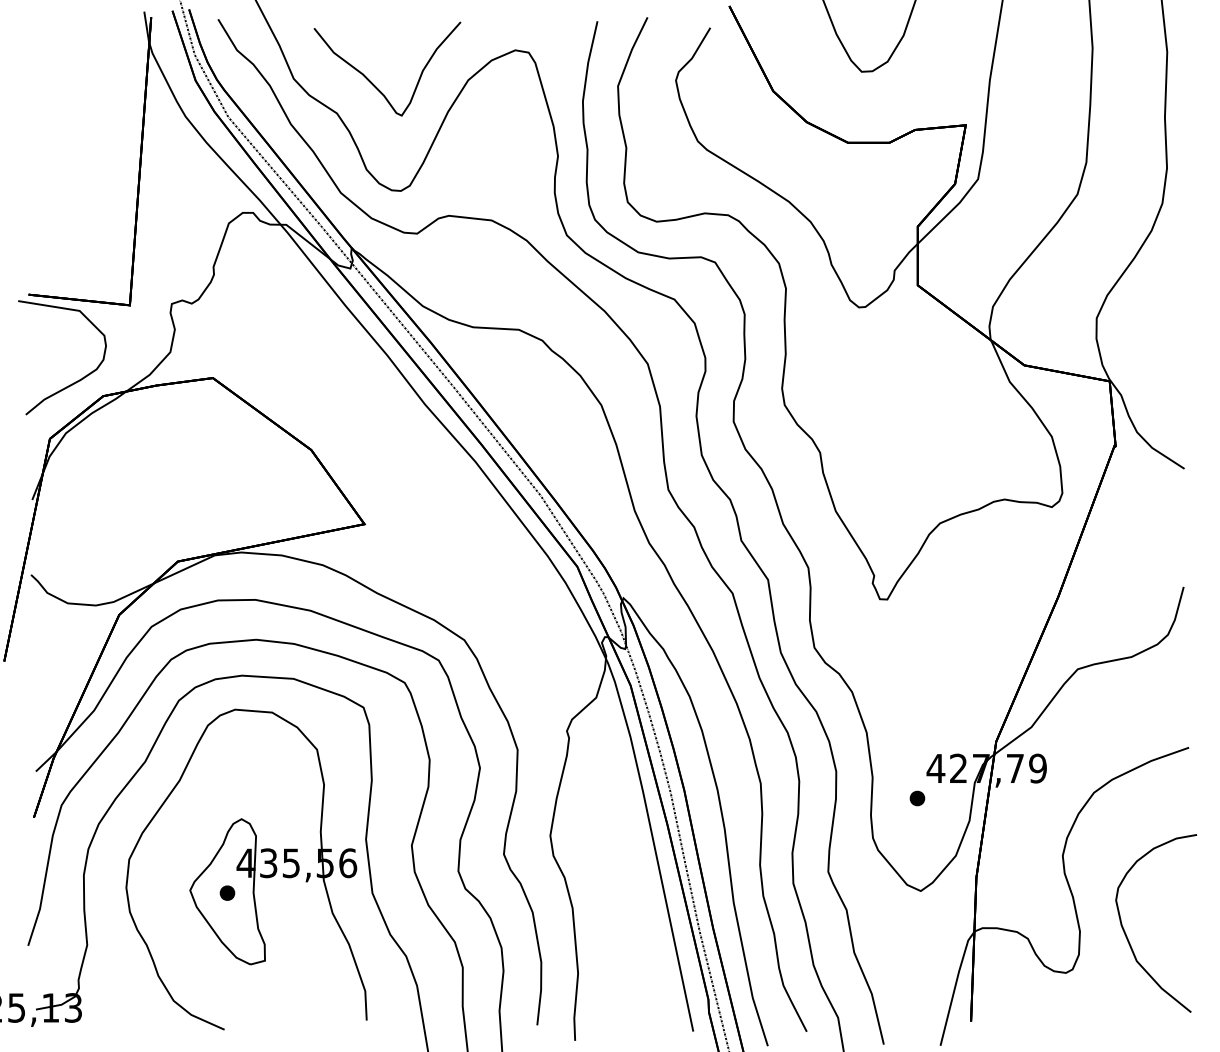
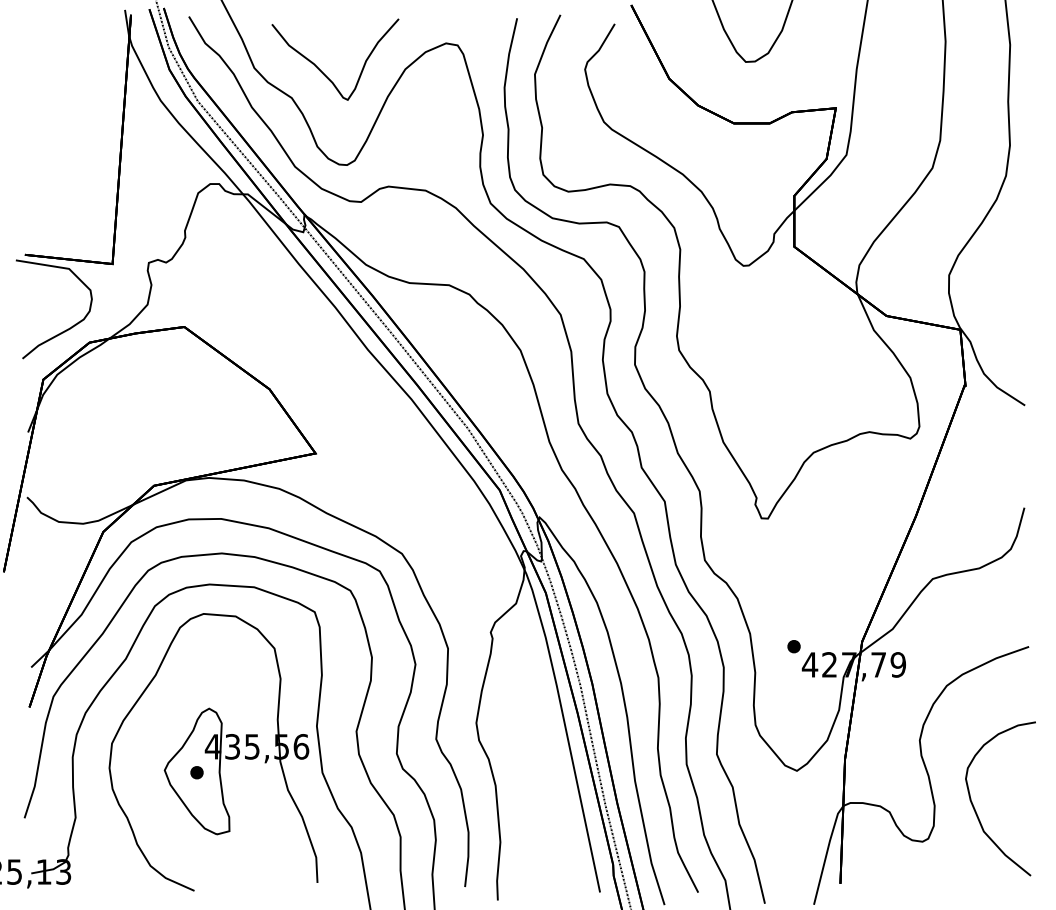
part: (917, 798) -> (794, 646), moved

